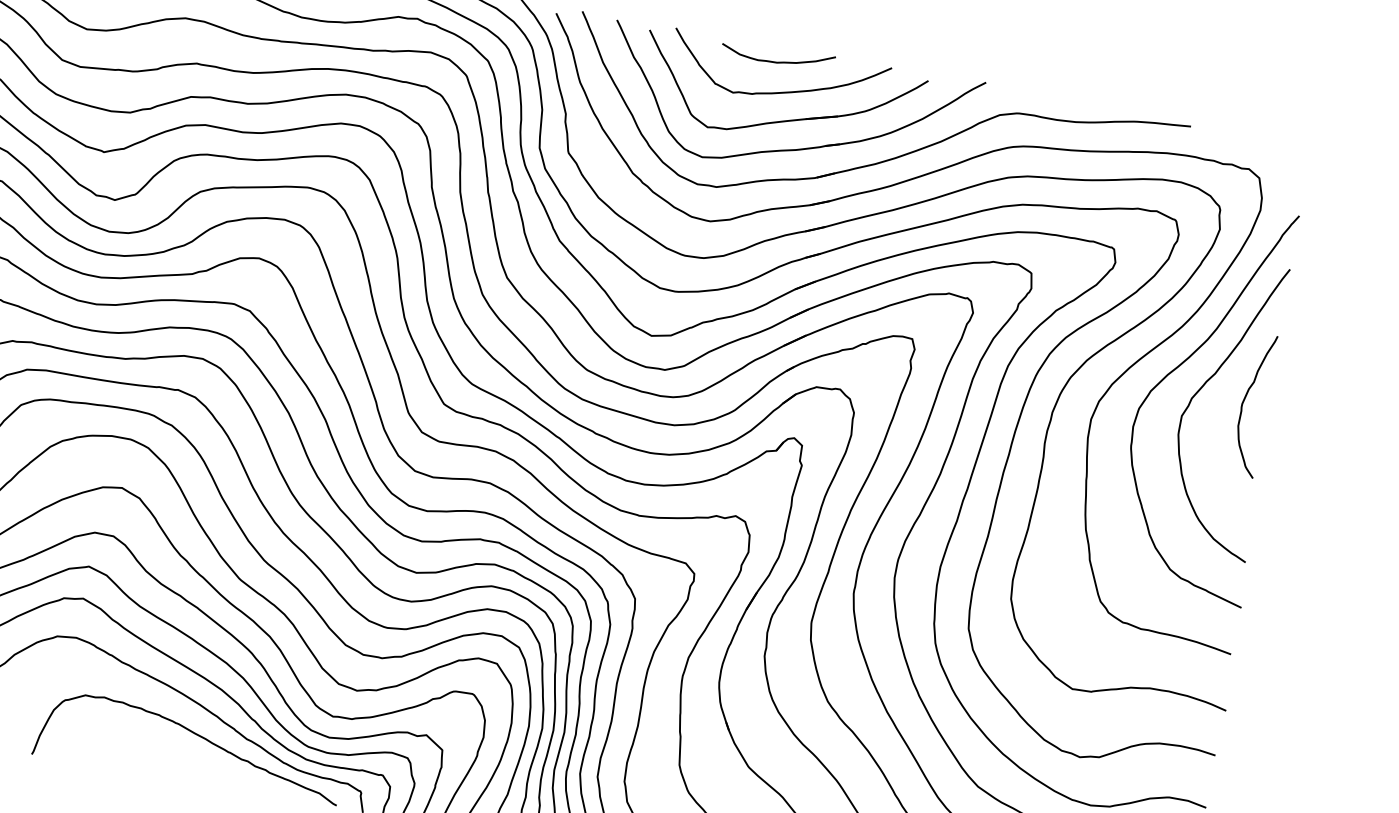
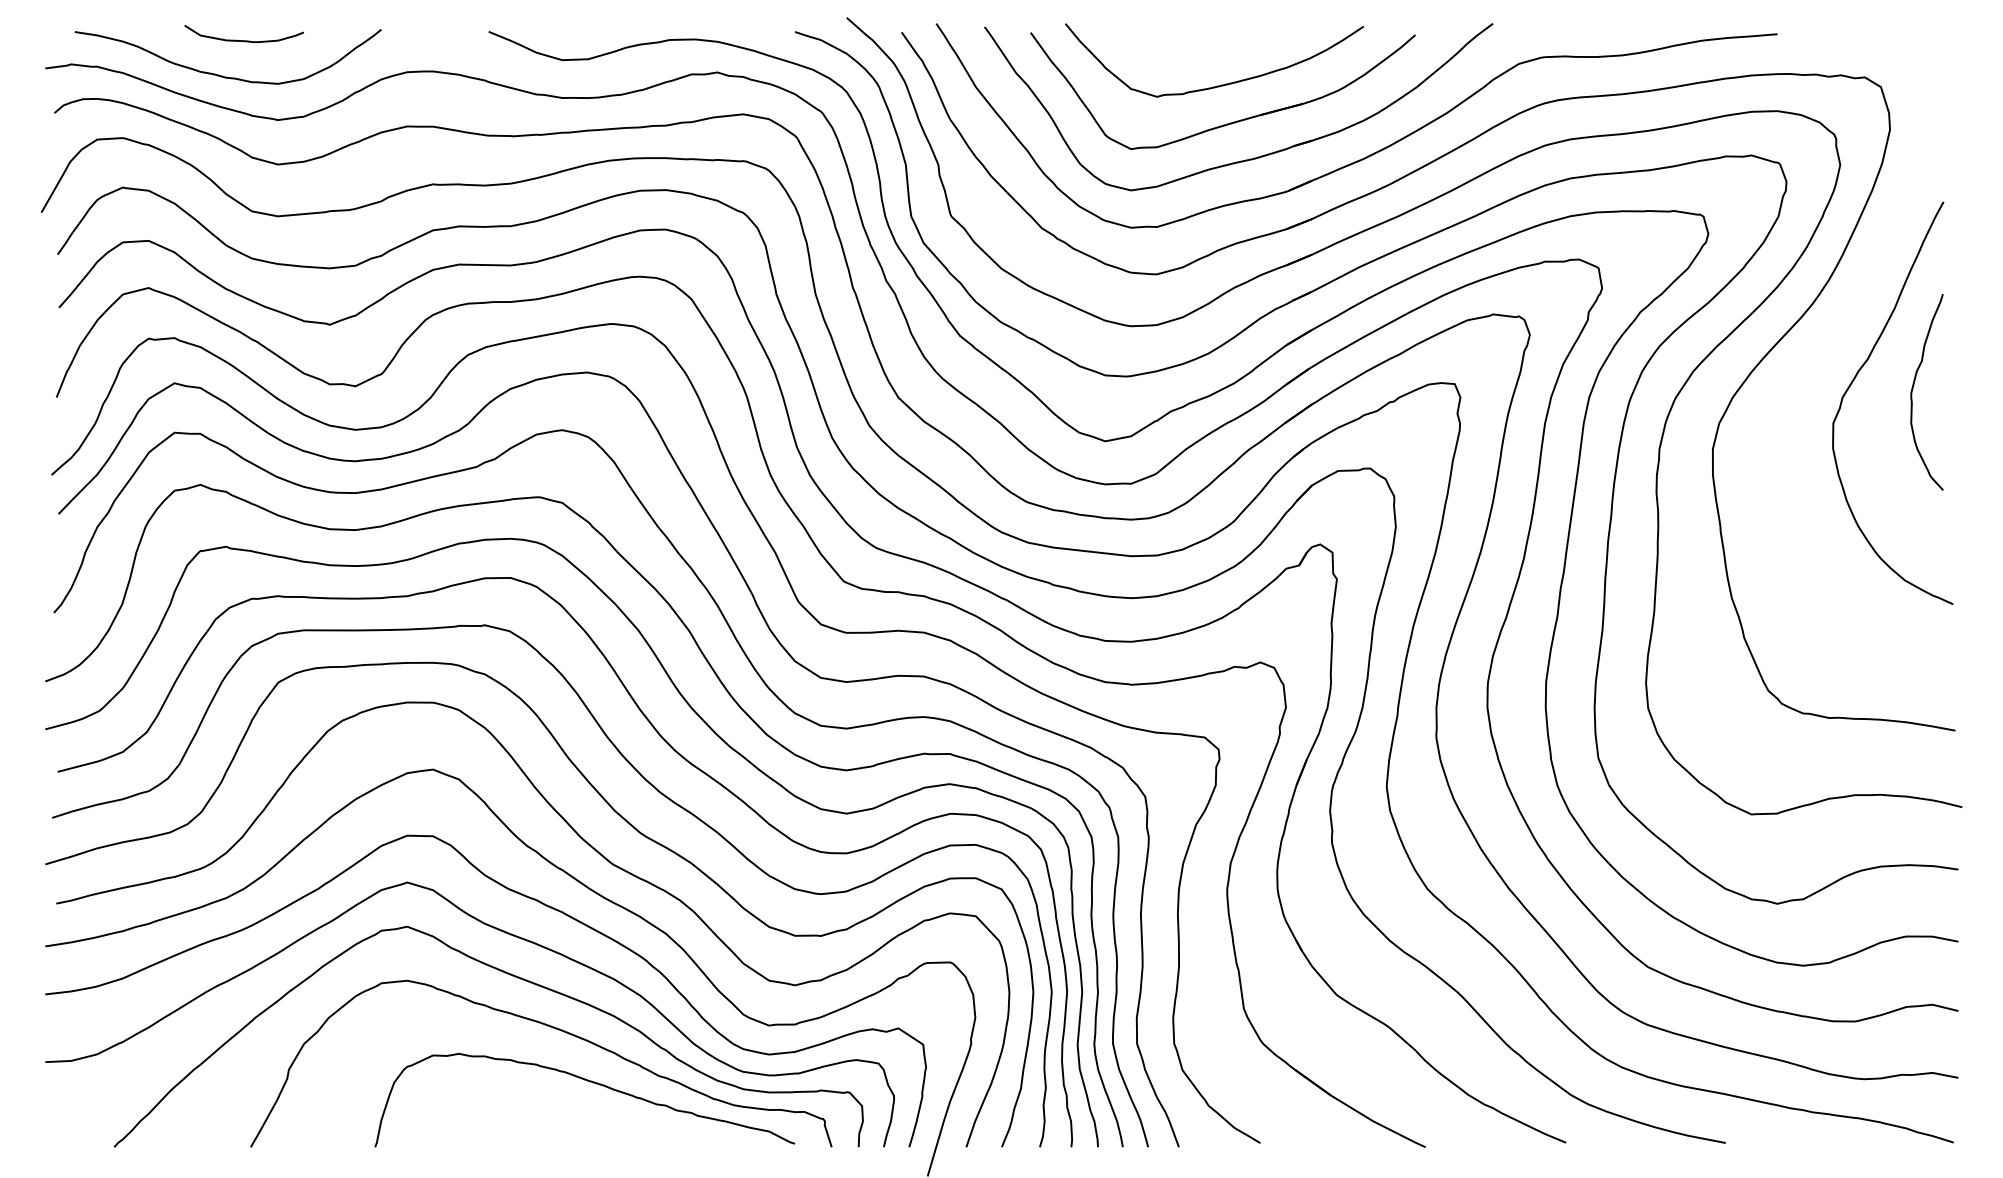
curve: (779, 61) -> (1211, 44), removed
curve: (1178, 367) -> (1817, 359), removed

